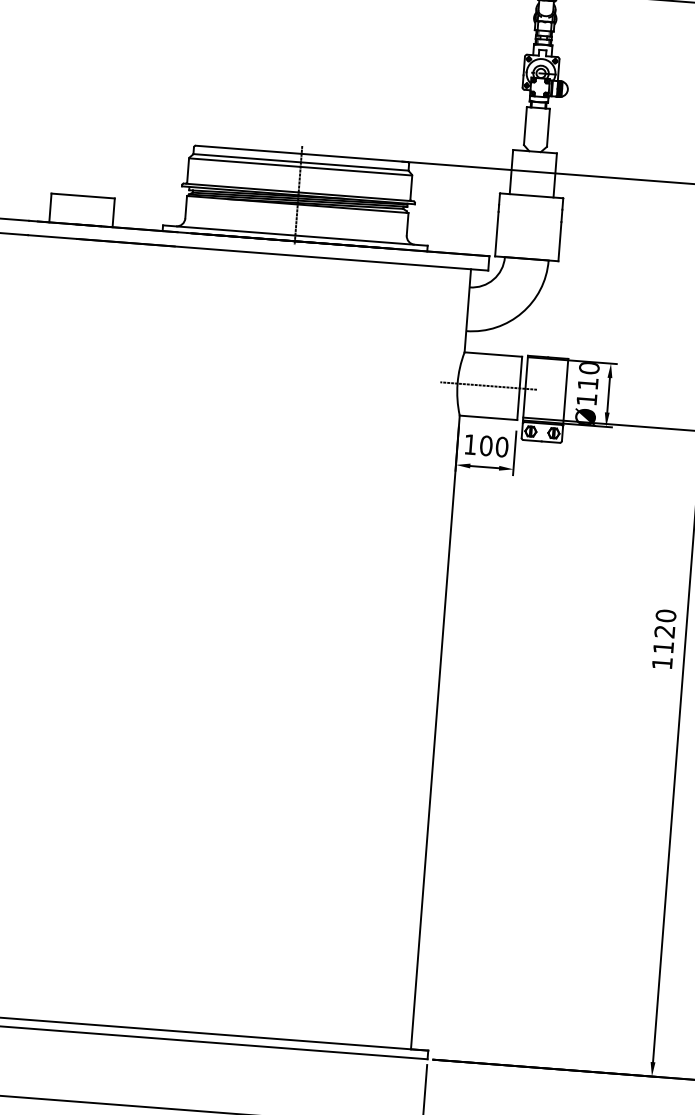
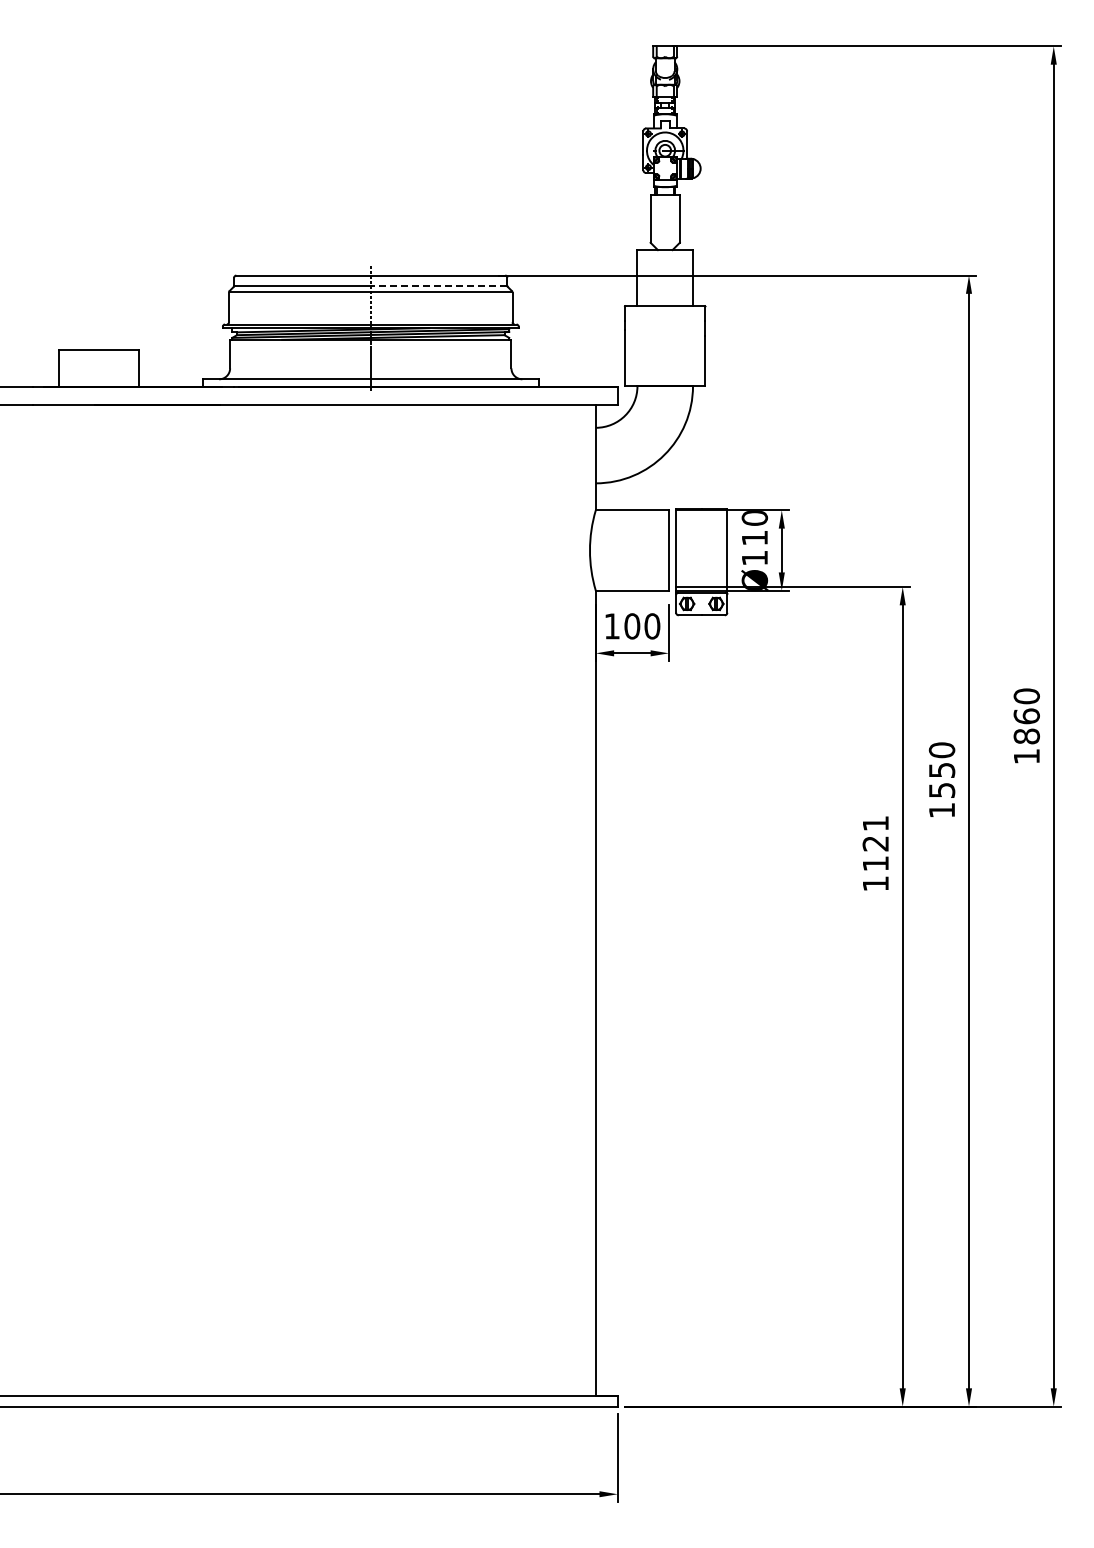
line: (354, 166) -> (438, 286), solid -> dashed
line: (488, 386) -> (629, 550), removed
text: (665, 615) -> (875, 823), 1120 -> 1121

